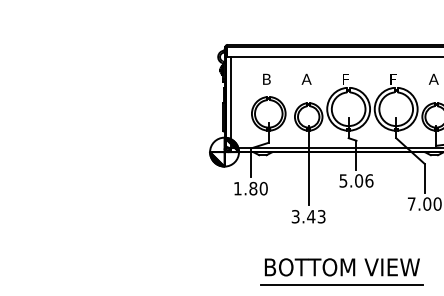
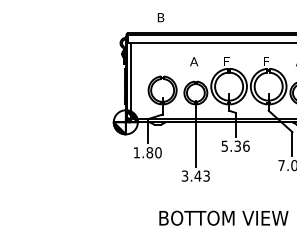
text: (266, 78) -> (160, 16), moved
text: (359, 180) -> (238, 145), 5.06 -> 5.36
line: (341, 284) -> (223, 232), removed

